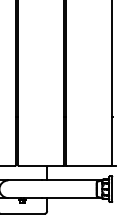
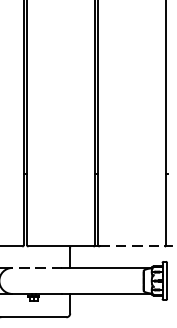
line: (88, 166) -> (131, 247), solid -> dashed
line: (25, 180) -> (38, 267), solid -> dashed

